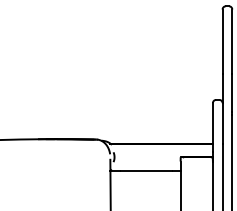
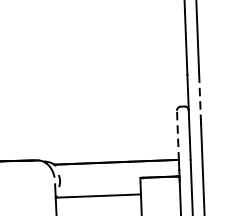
line: (232, 92) -> (200, 96), solid -> dashed
line: (212, 123) -> (177, 135), solid -> dashed

